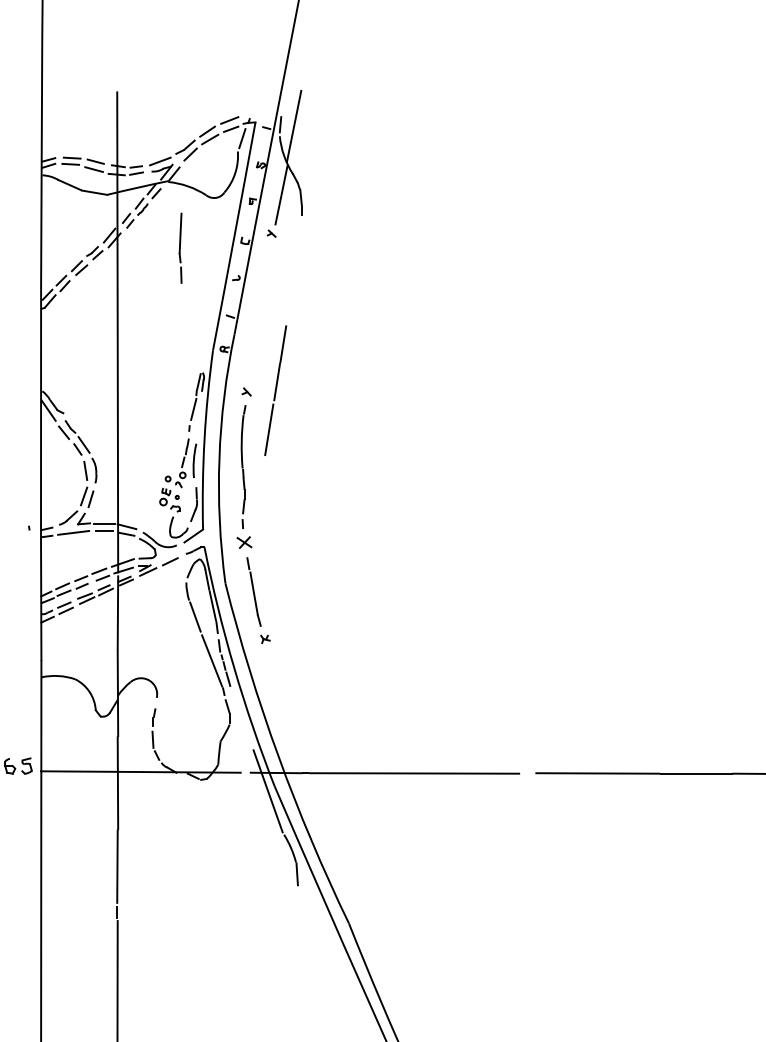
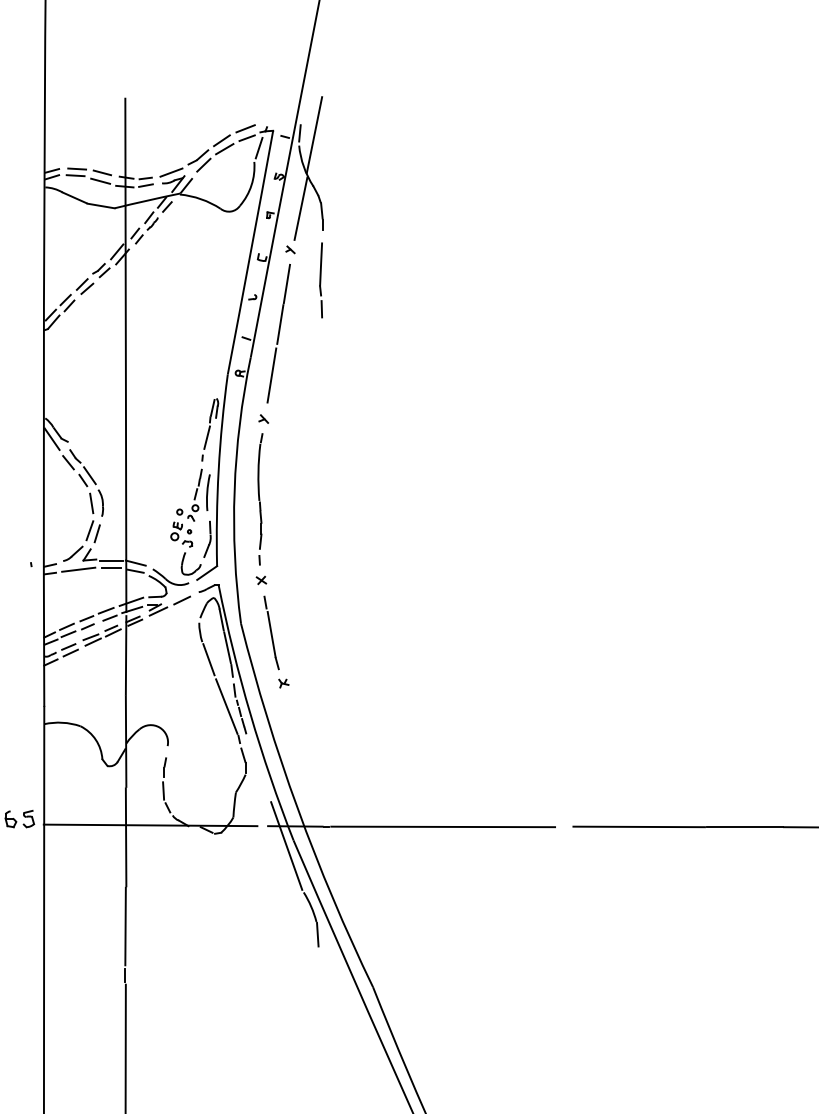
line: (180, 248) -> (320, 280), moved
line: (275, 390) -> (278, 333), moved
part: (244, 542) -> (261, 580), size x0.62

